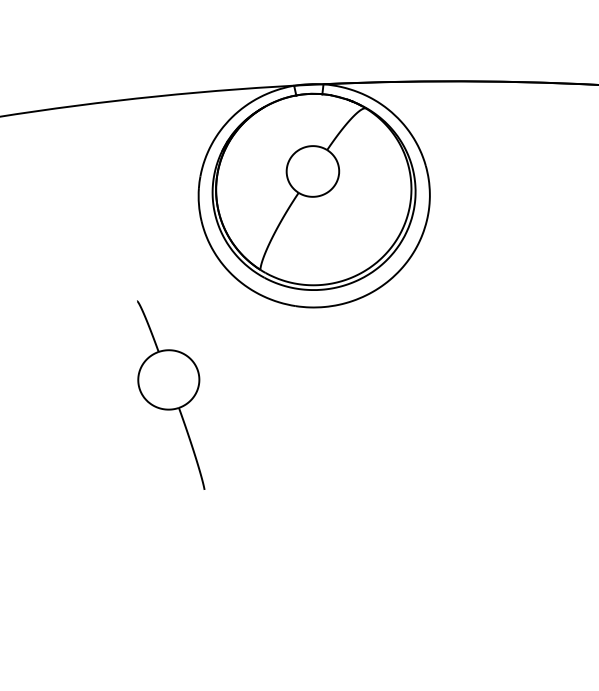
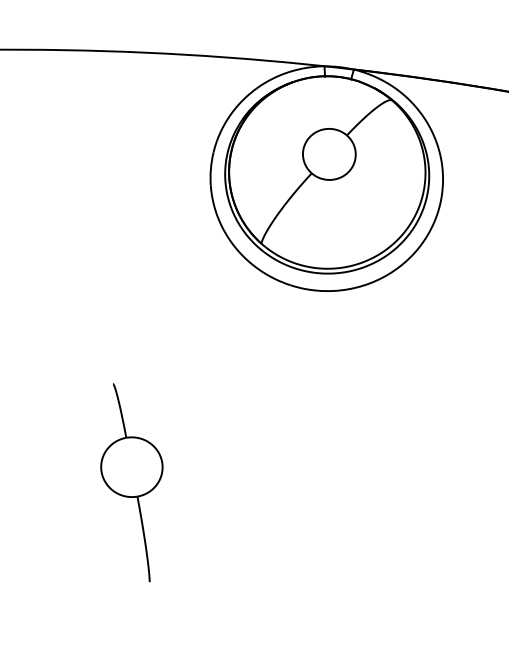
part: (171, 394) -> (132, 482), moved

